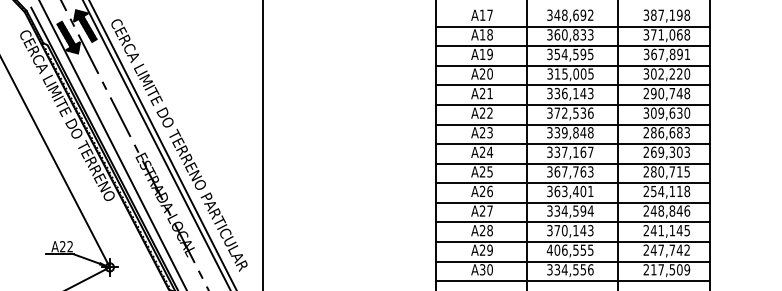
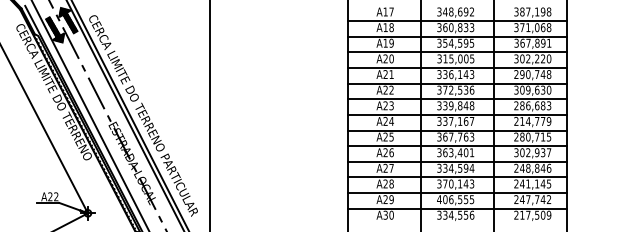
text: (670, 151) -> (535, 120), 269,303 -> 214,779
text: (666, 191) -> (532, 152), 254,118 -> 302,937
line: (572, 281) -> (457, 224), removed

